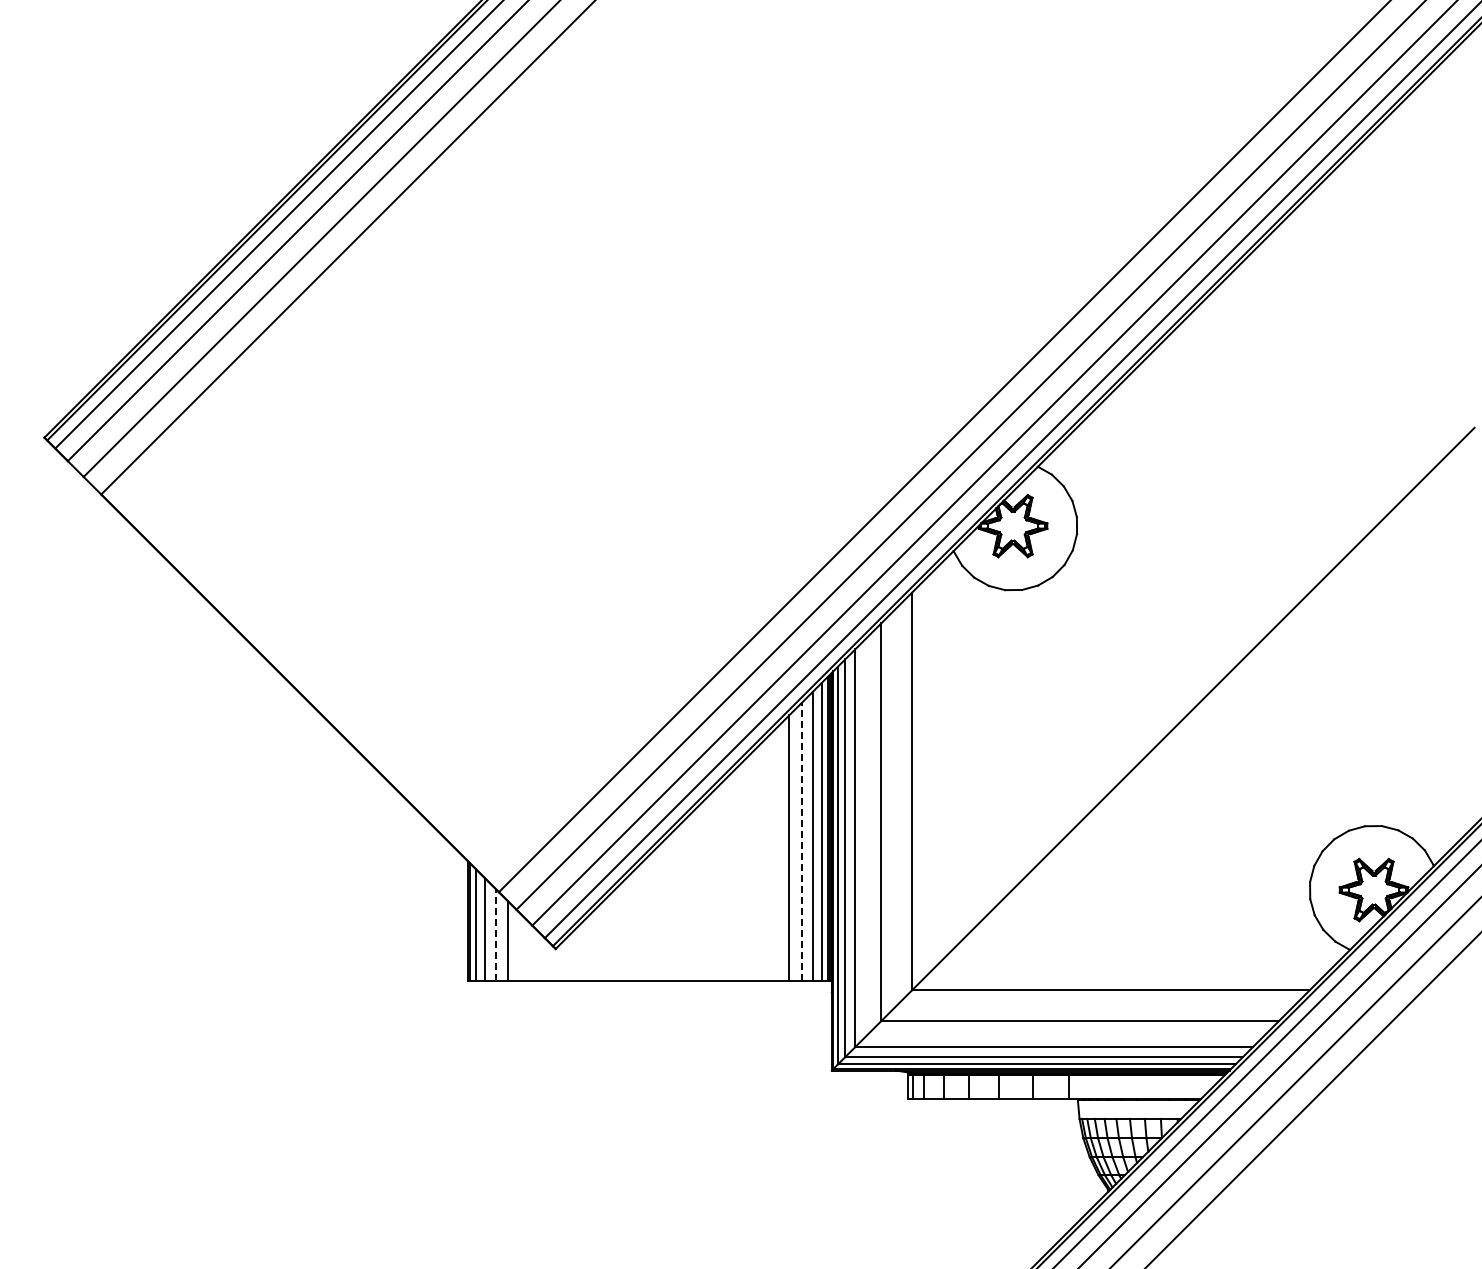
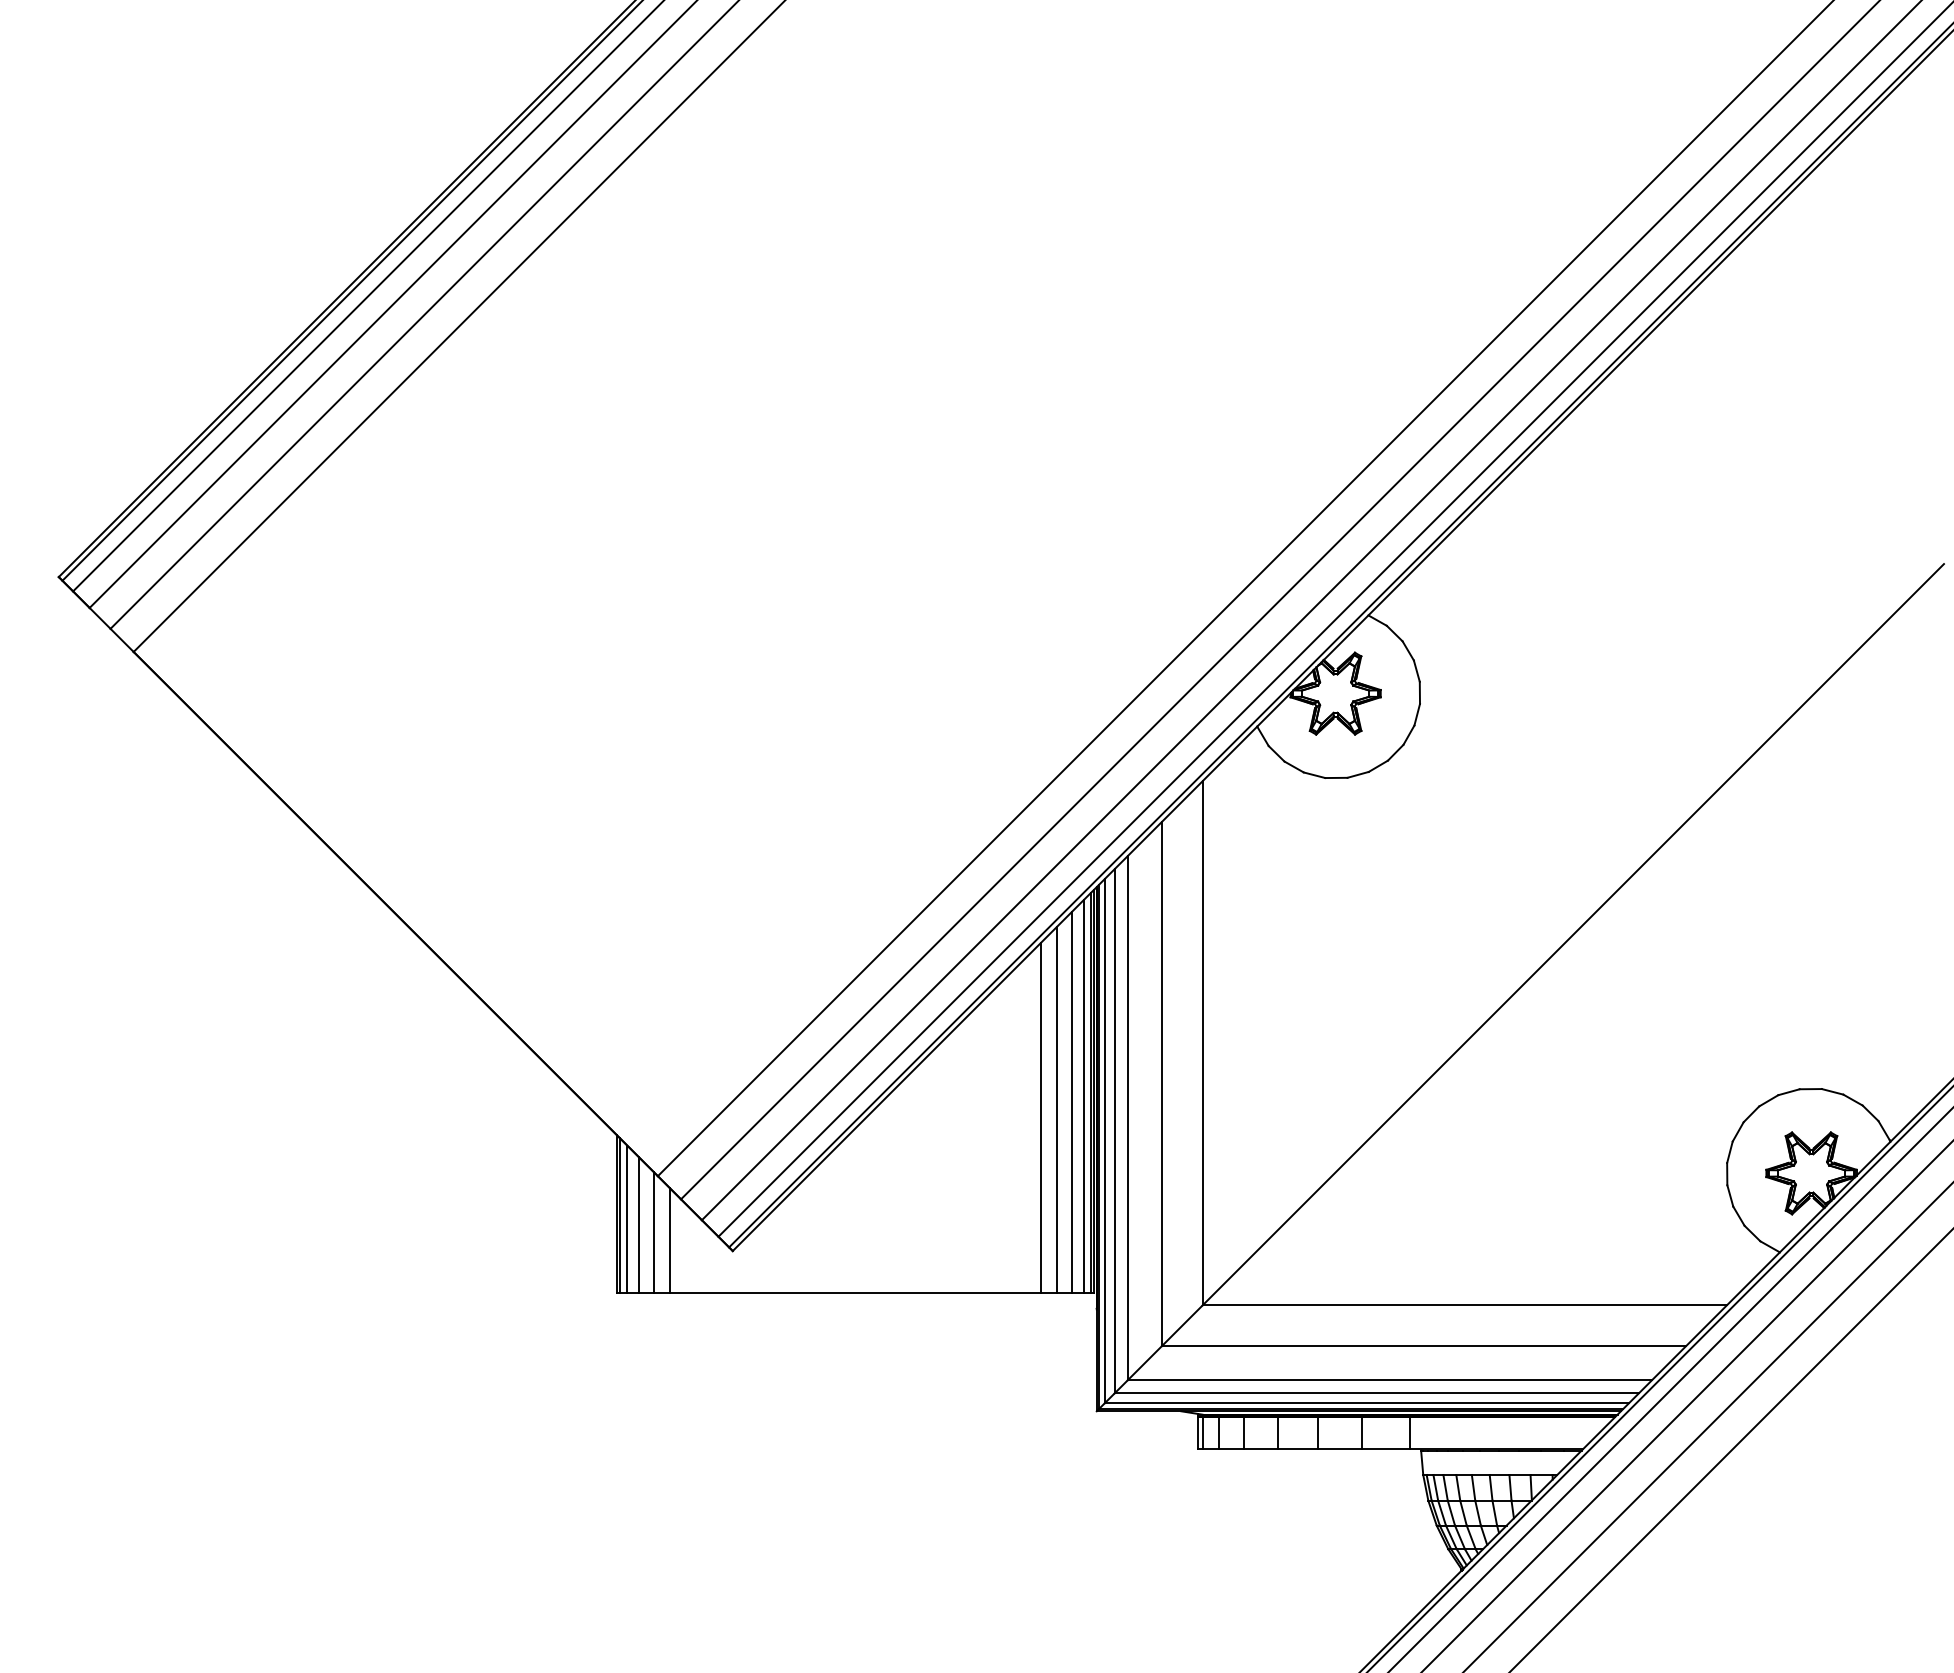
line: (801, 841) -> (1056, 1109), dashed -> solid
line: (495, 934) -> (653, 1231), dashed -> solid

